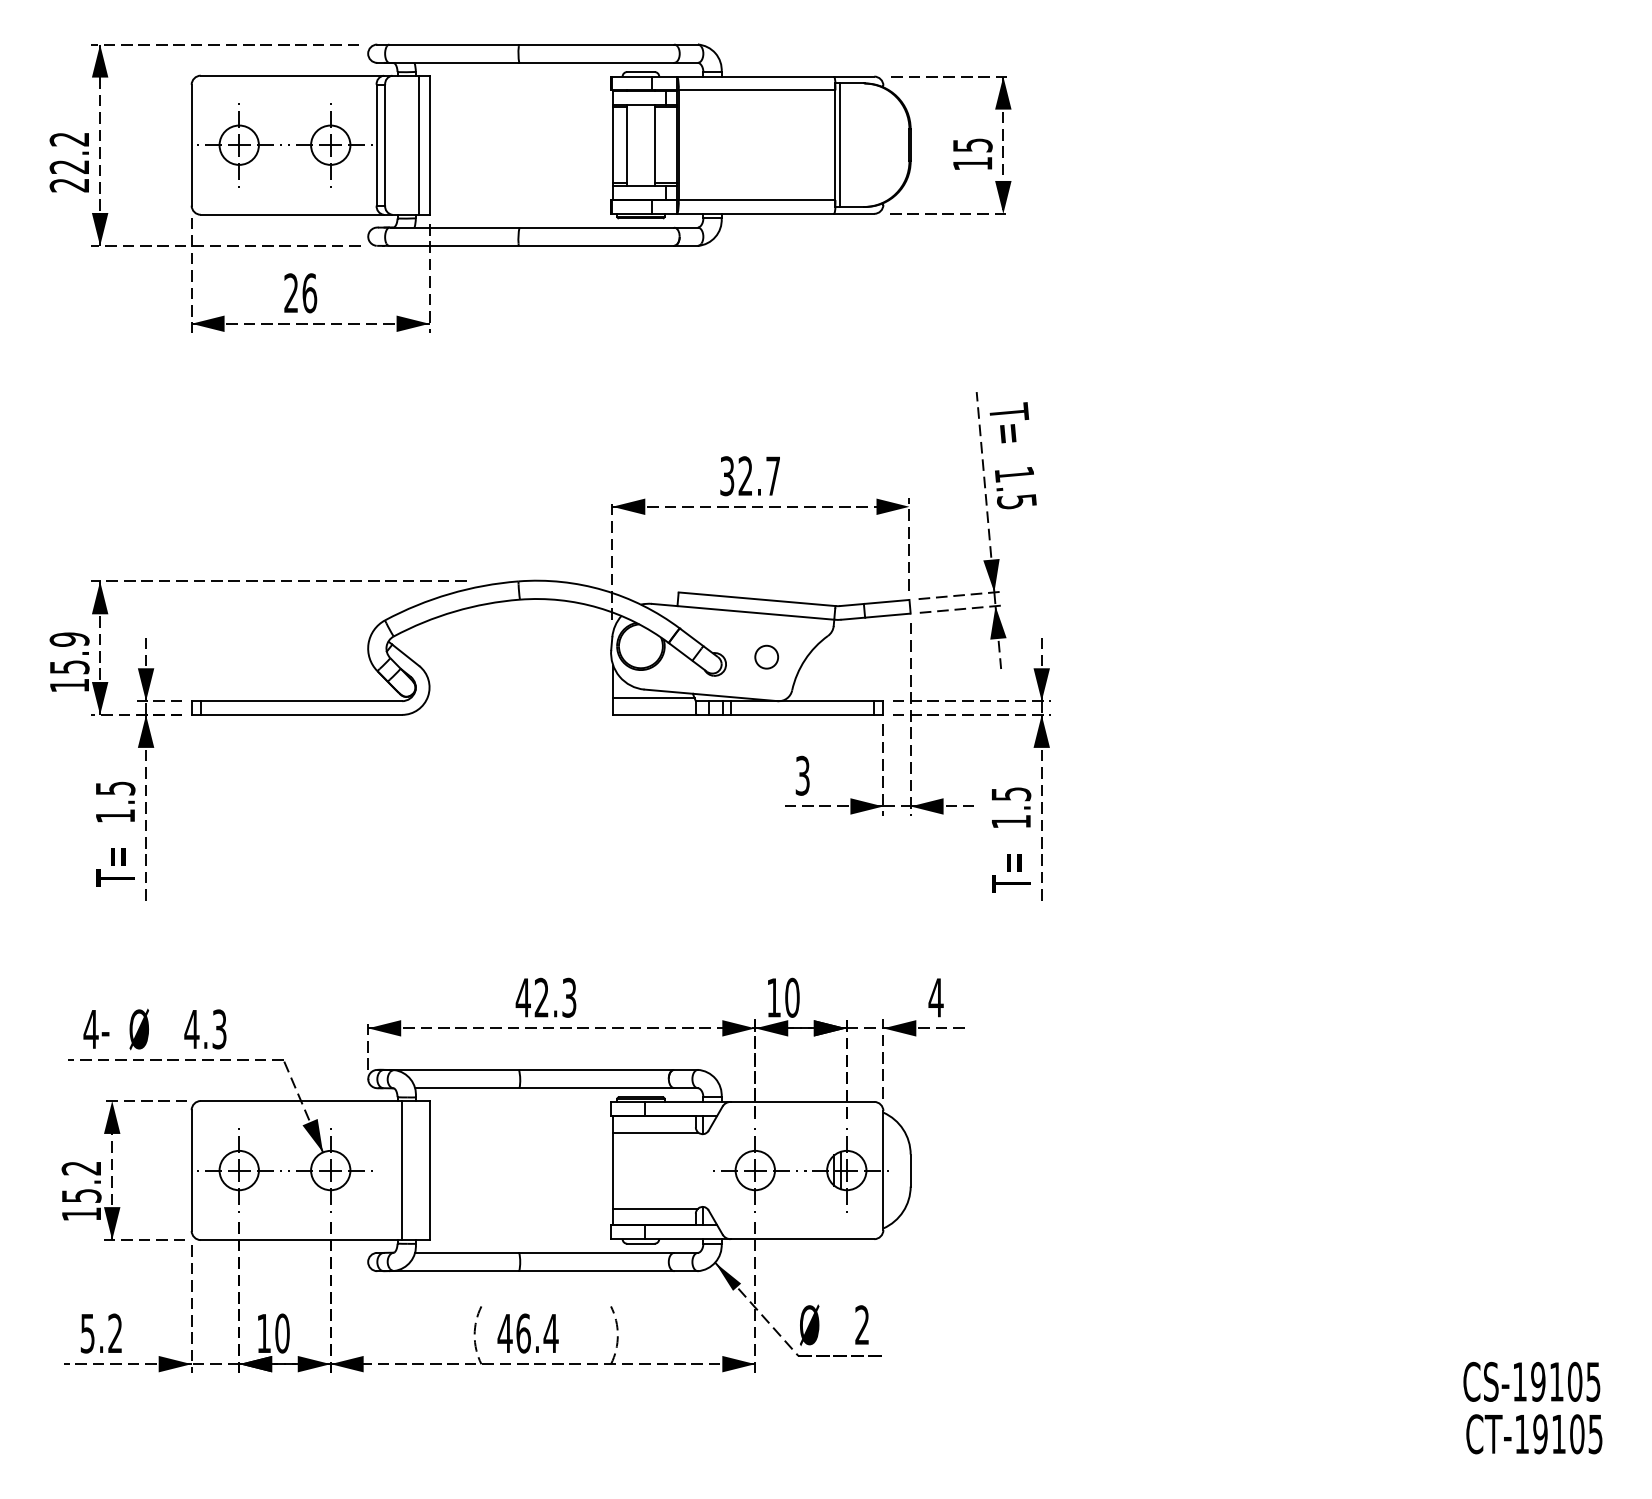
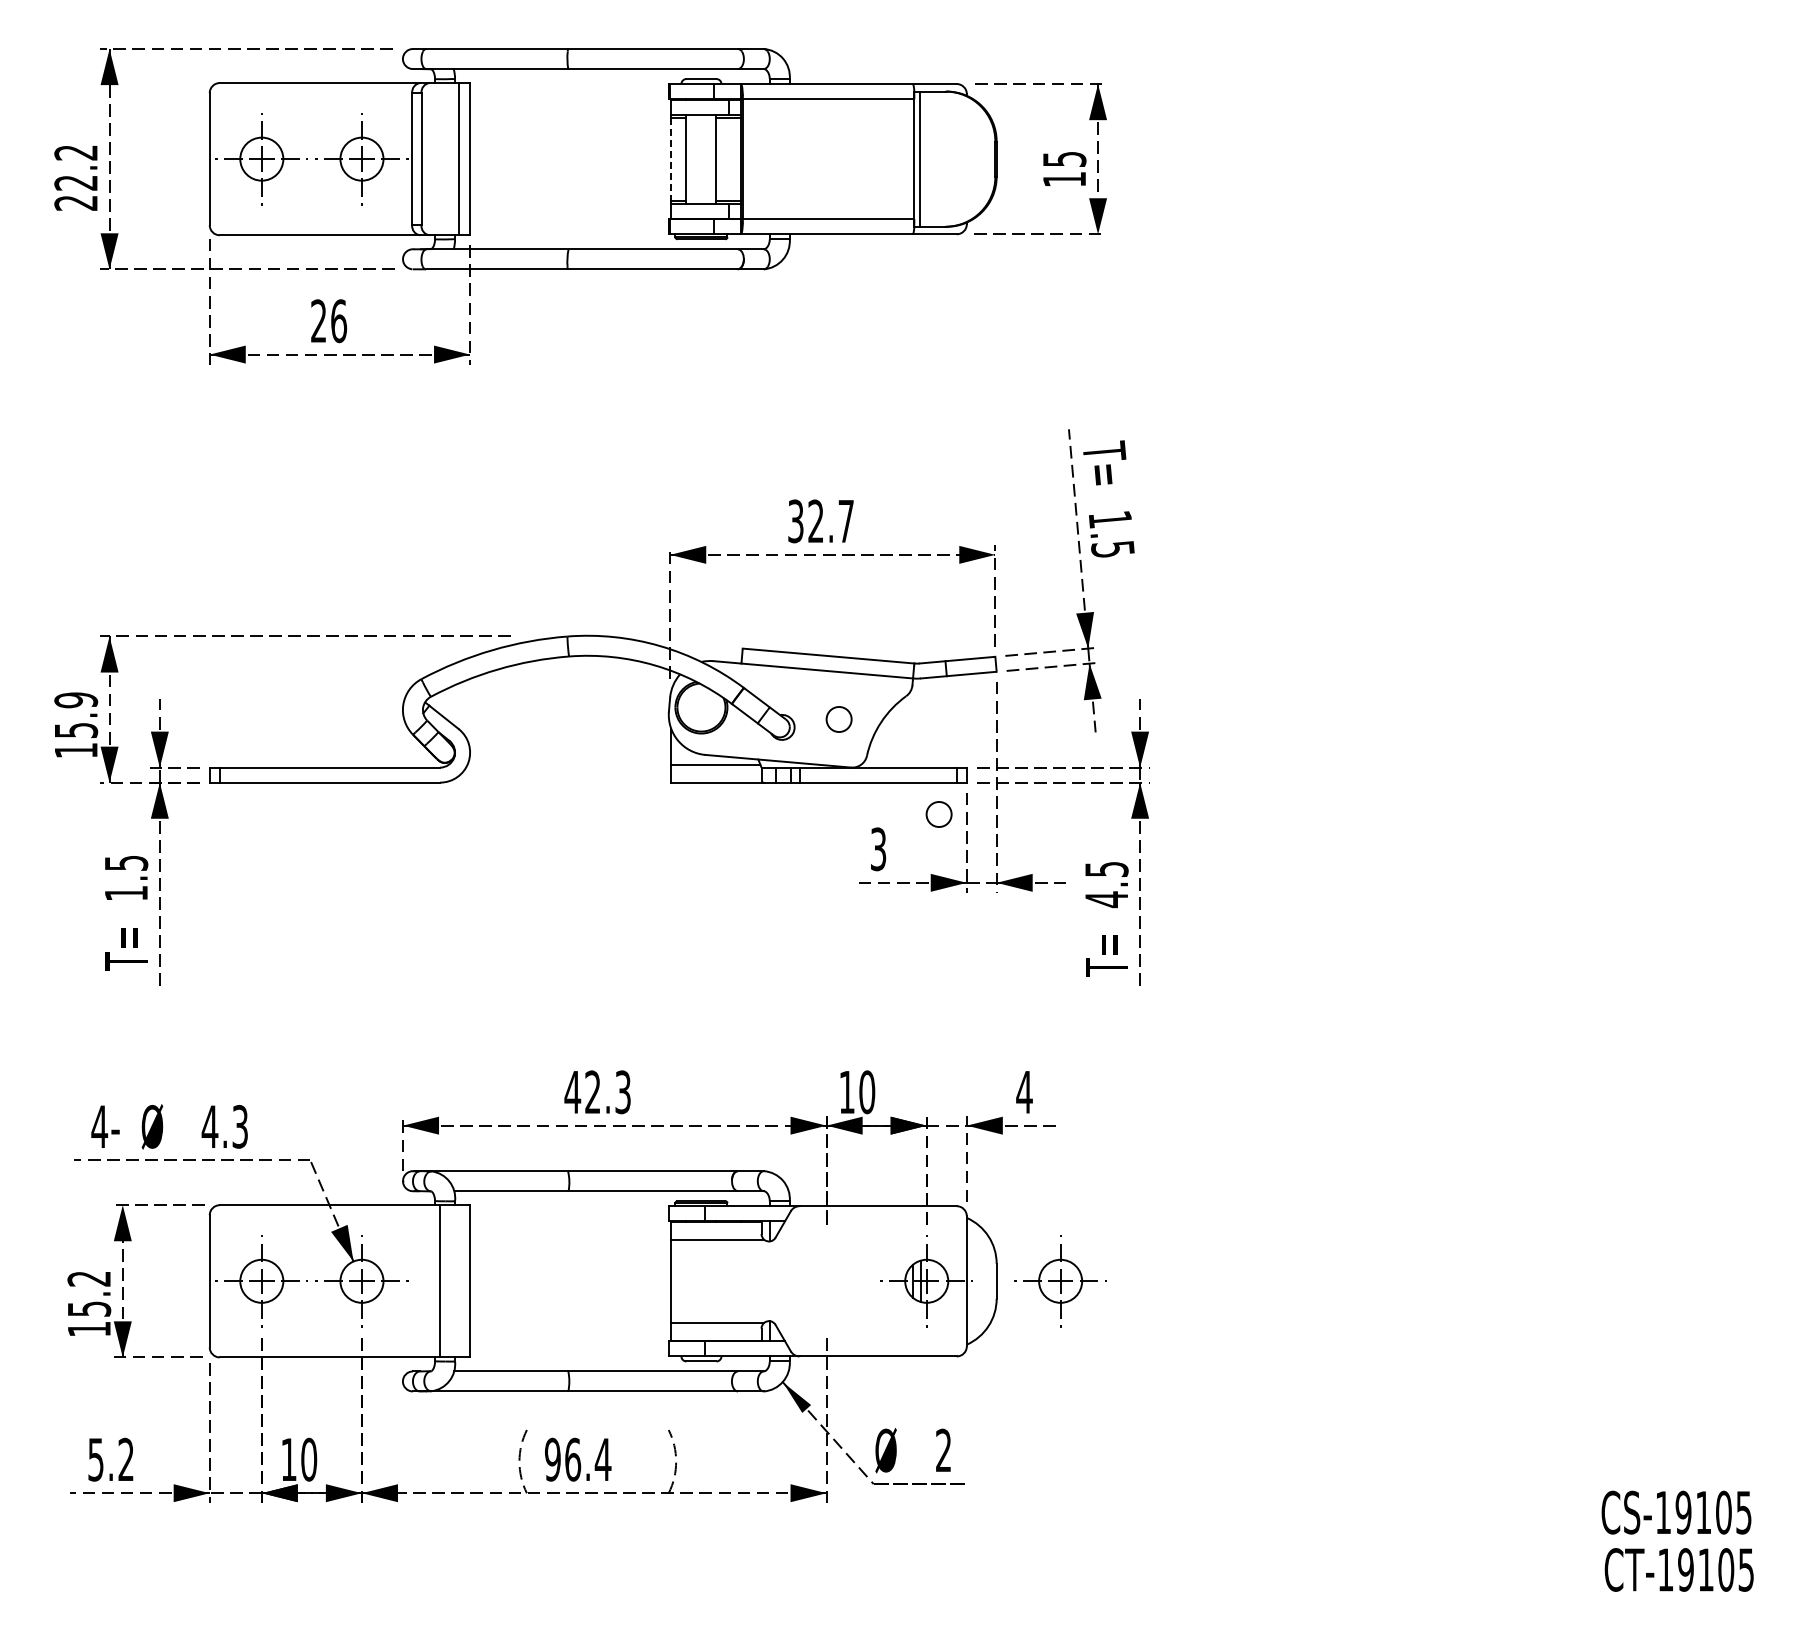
line: (613, 145) -> (671, 159), solid -> dashed
circle: (857, 744) -> (938, 814), added
text: (1011, 821) -> (1106, 899), 1.5 -> 4.5
part: (755, 1170) -> (1060, 1281), moved
text: (504, 1333) -> (552, 1459), 46.4 -> 96.4

